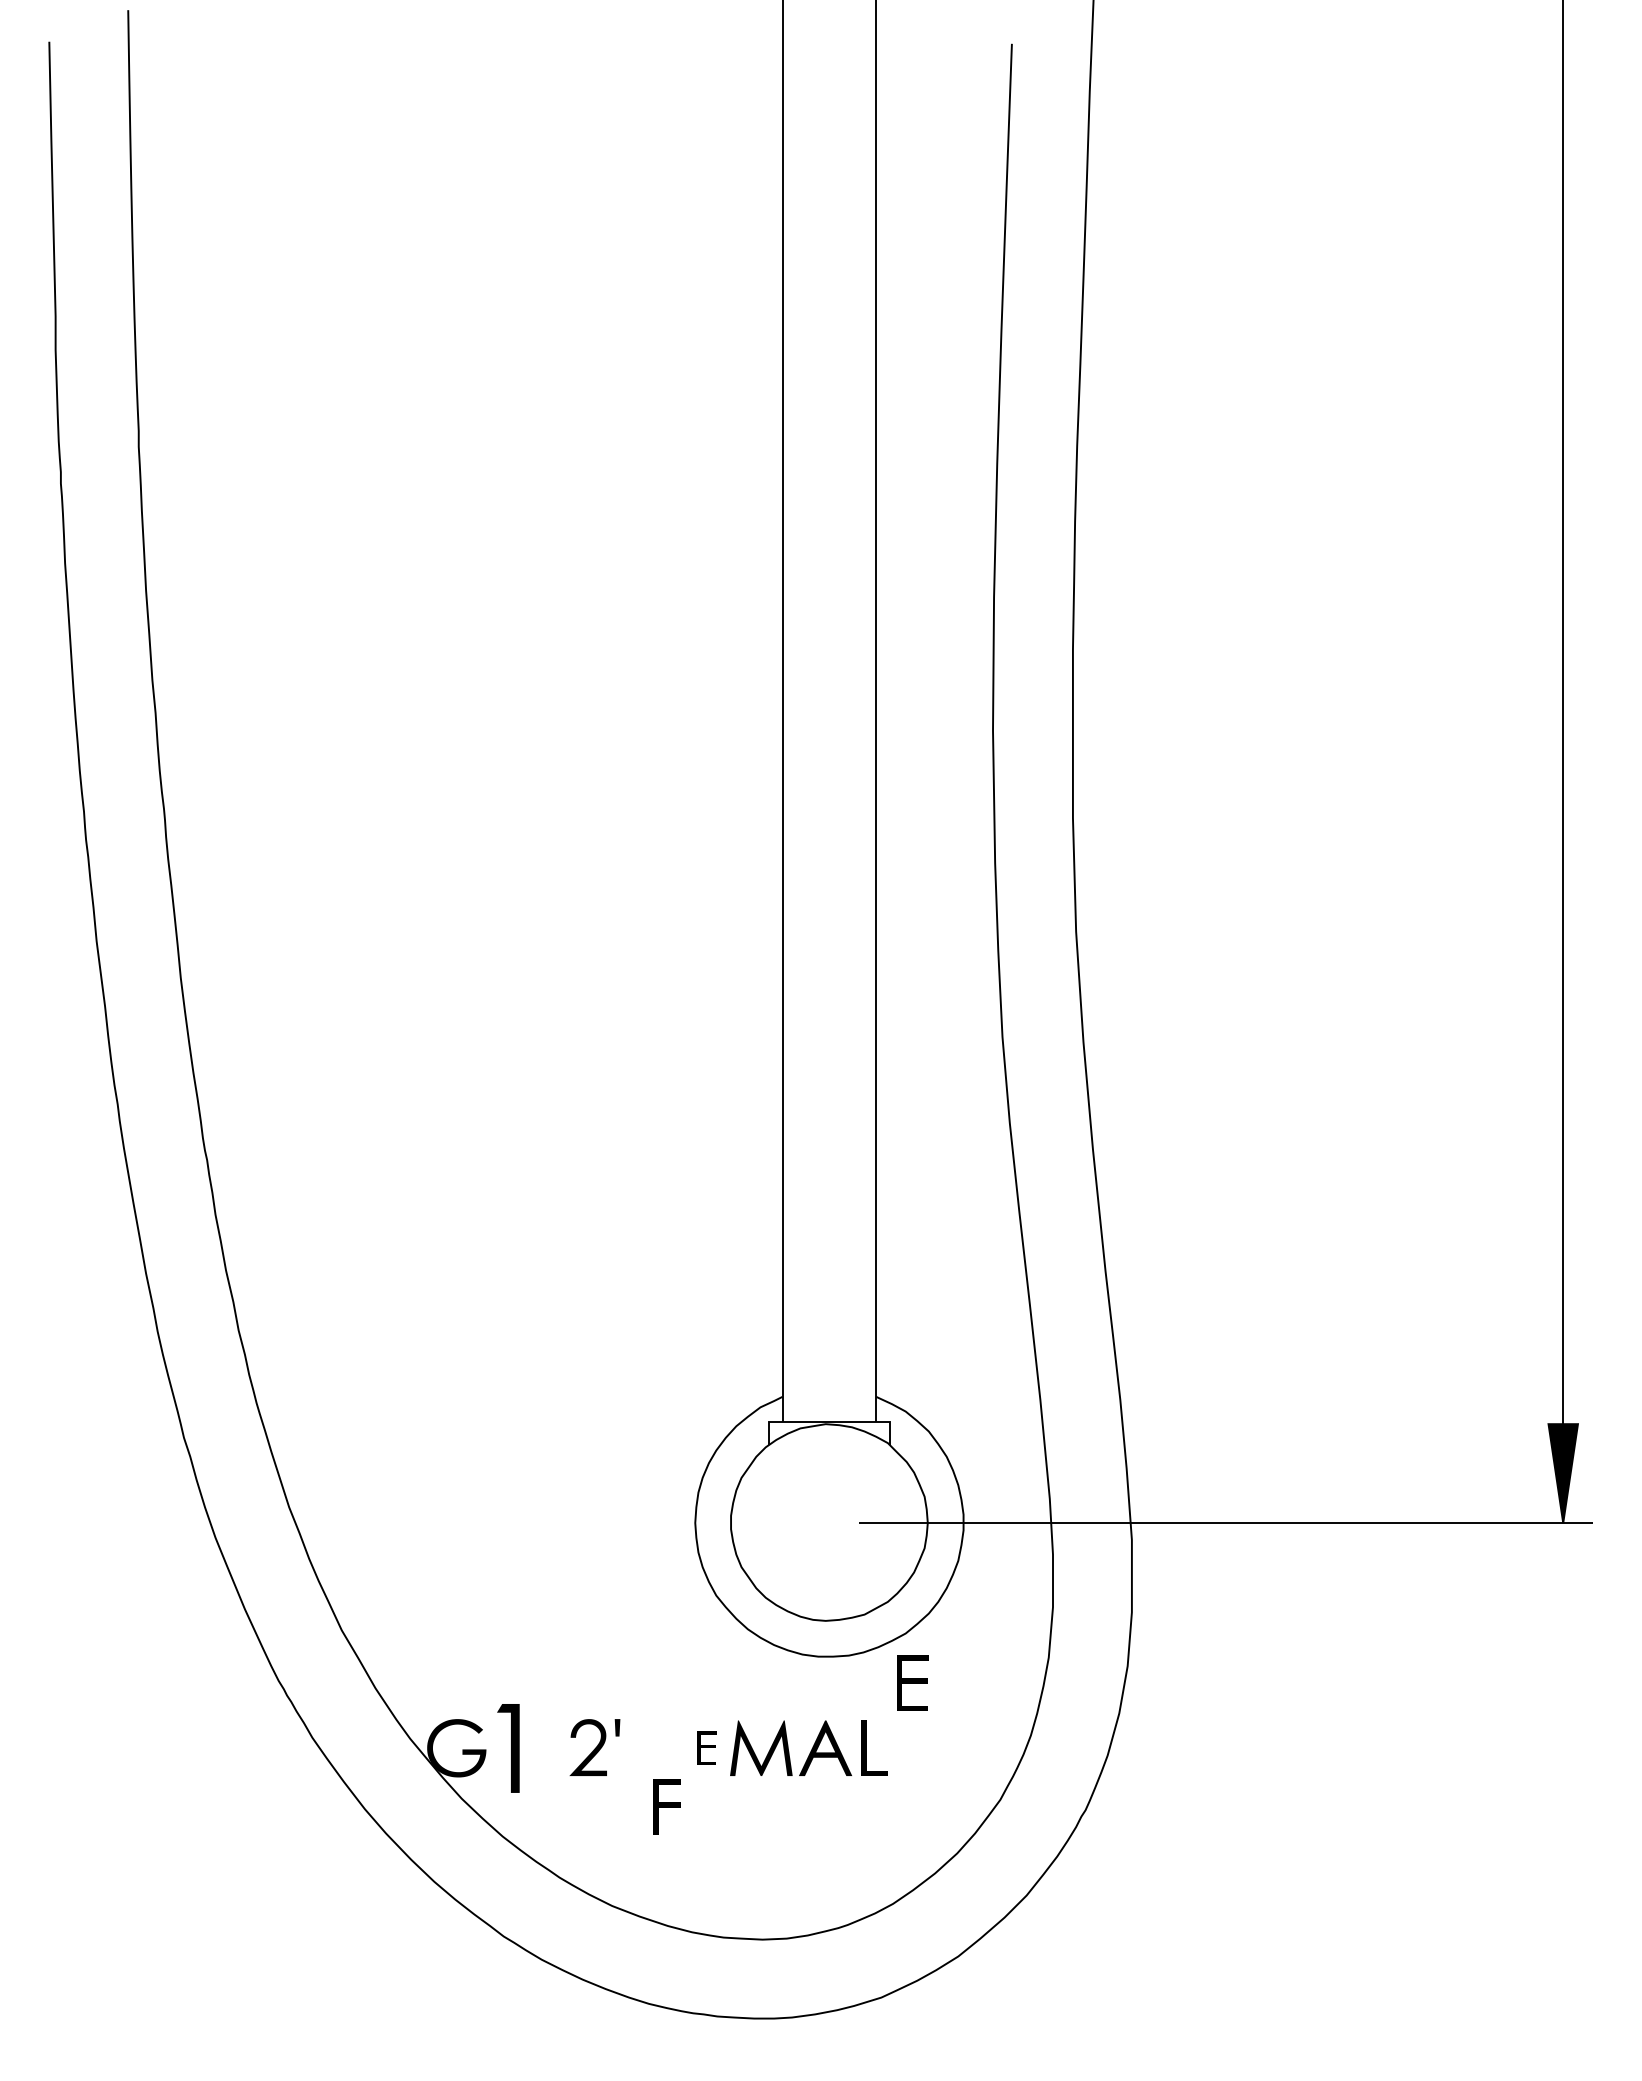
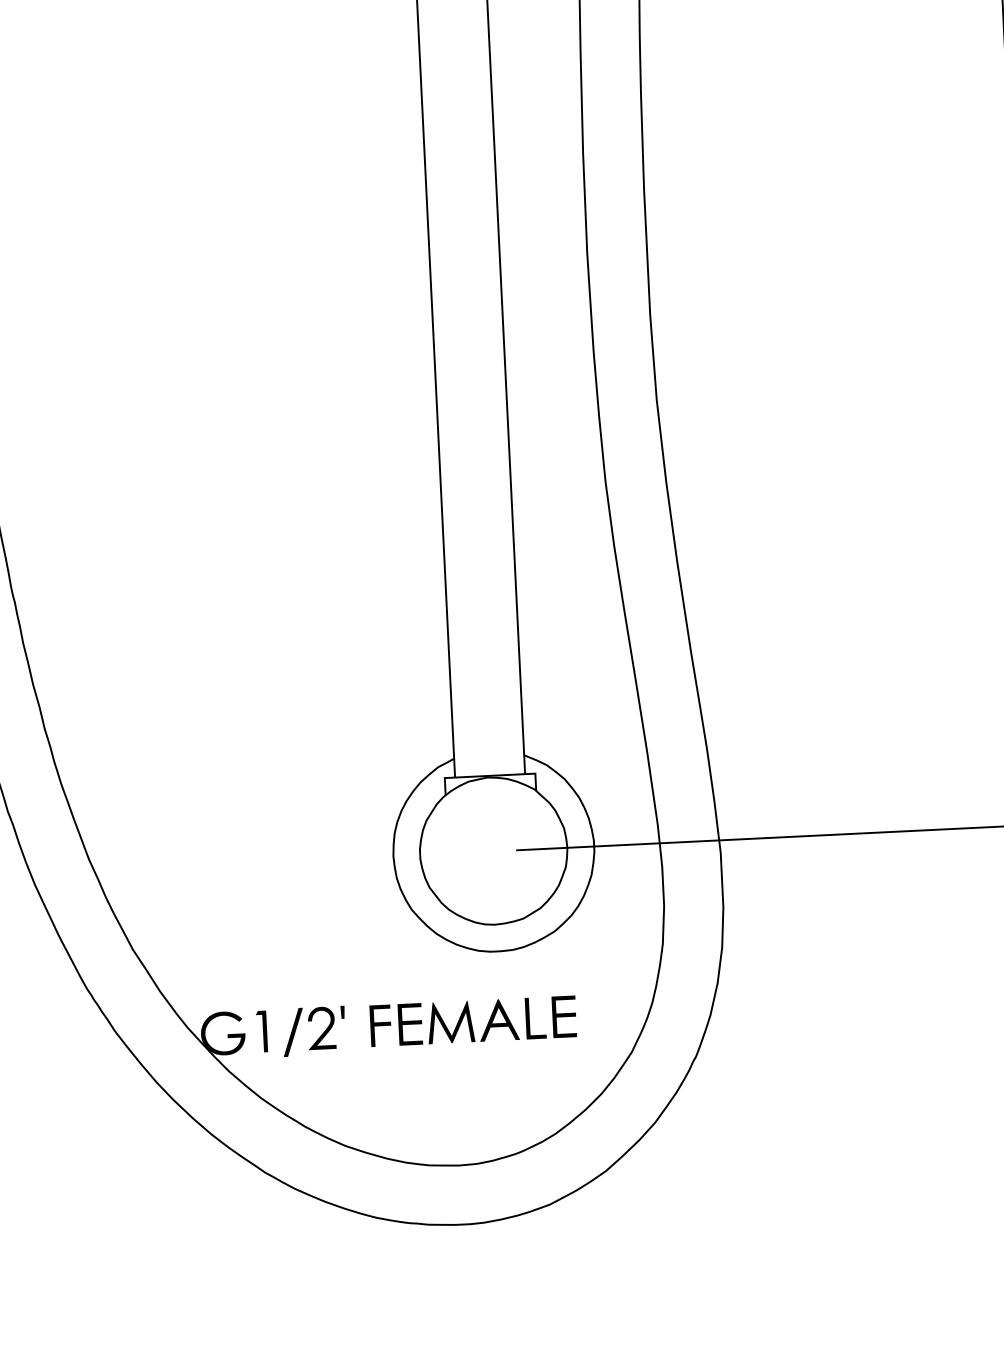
part: (912, 1682) -> (564, 1016), moved
part: (508, 1747) -> (261, 1031), size x0.62
part: (706, 1747) -> (410, 1023), size x1.67
fill: (549, 1751) -> (292, 1032), added
part: (666, 1806) -> (380, 1025), moved

